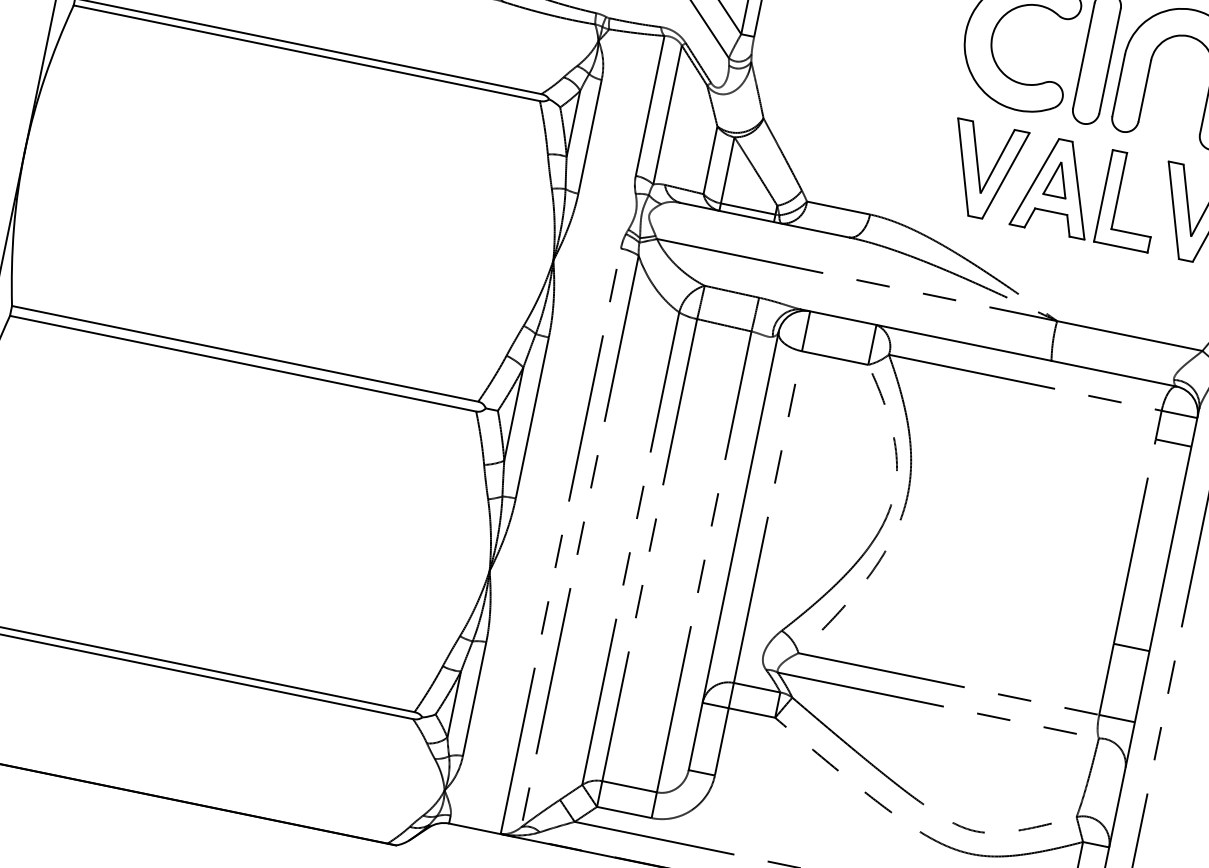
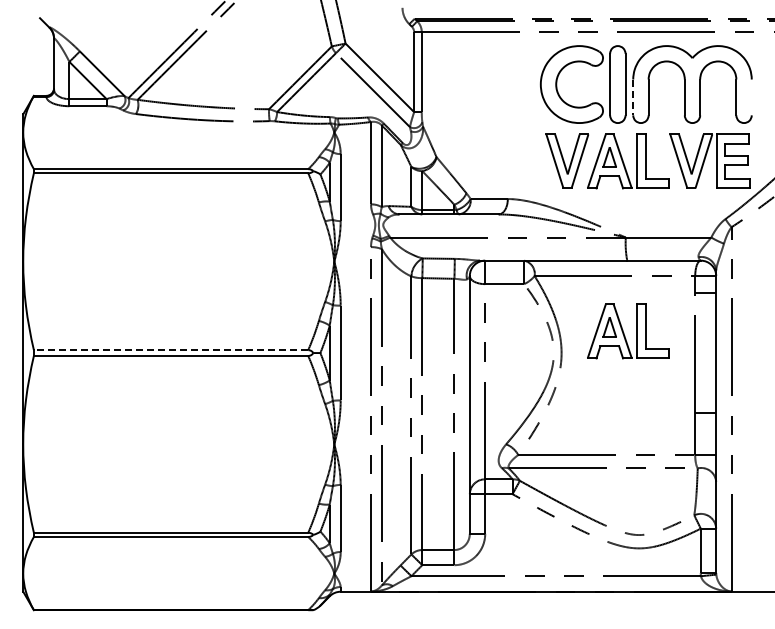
line: (1119, 85) -> (633, 97), solid -> dashed
line: (244, 354) -> (170, 350), solid -> dashed
part: (1028, 481) -> (628, 331), added

